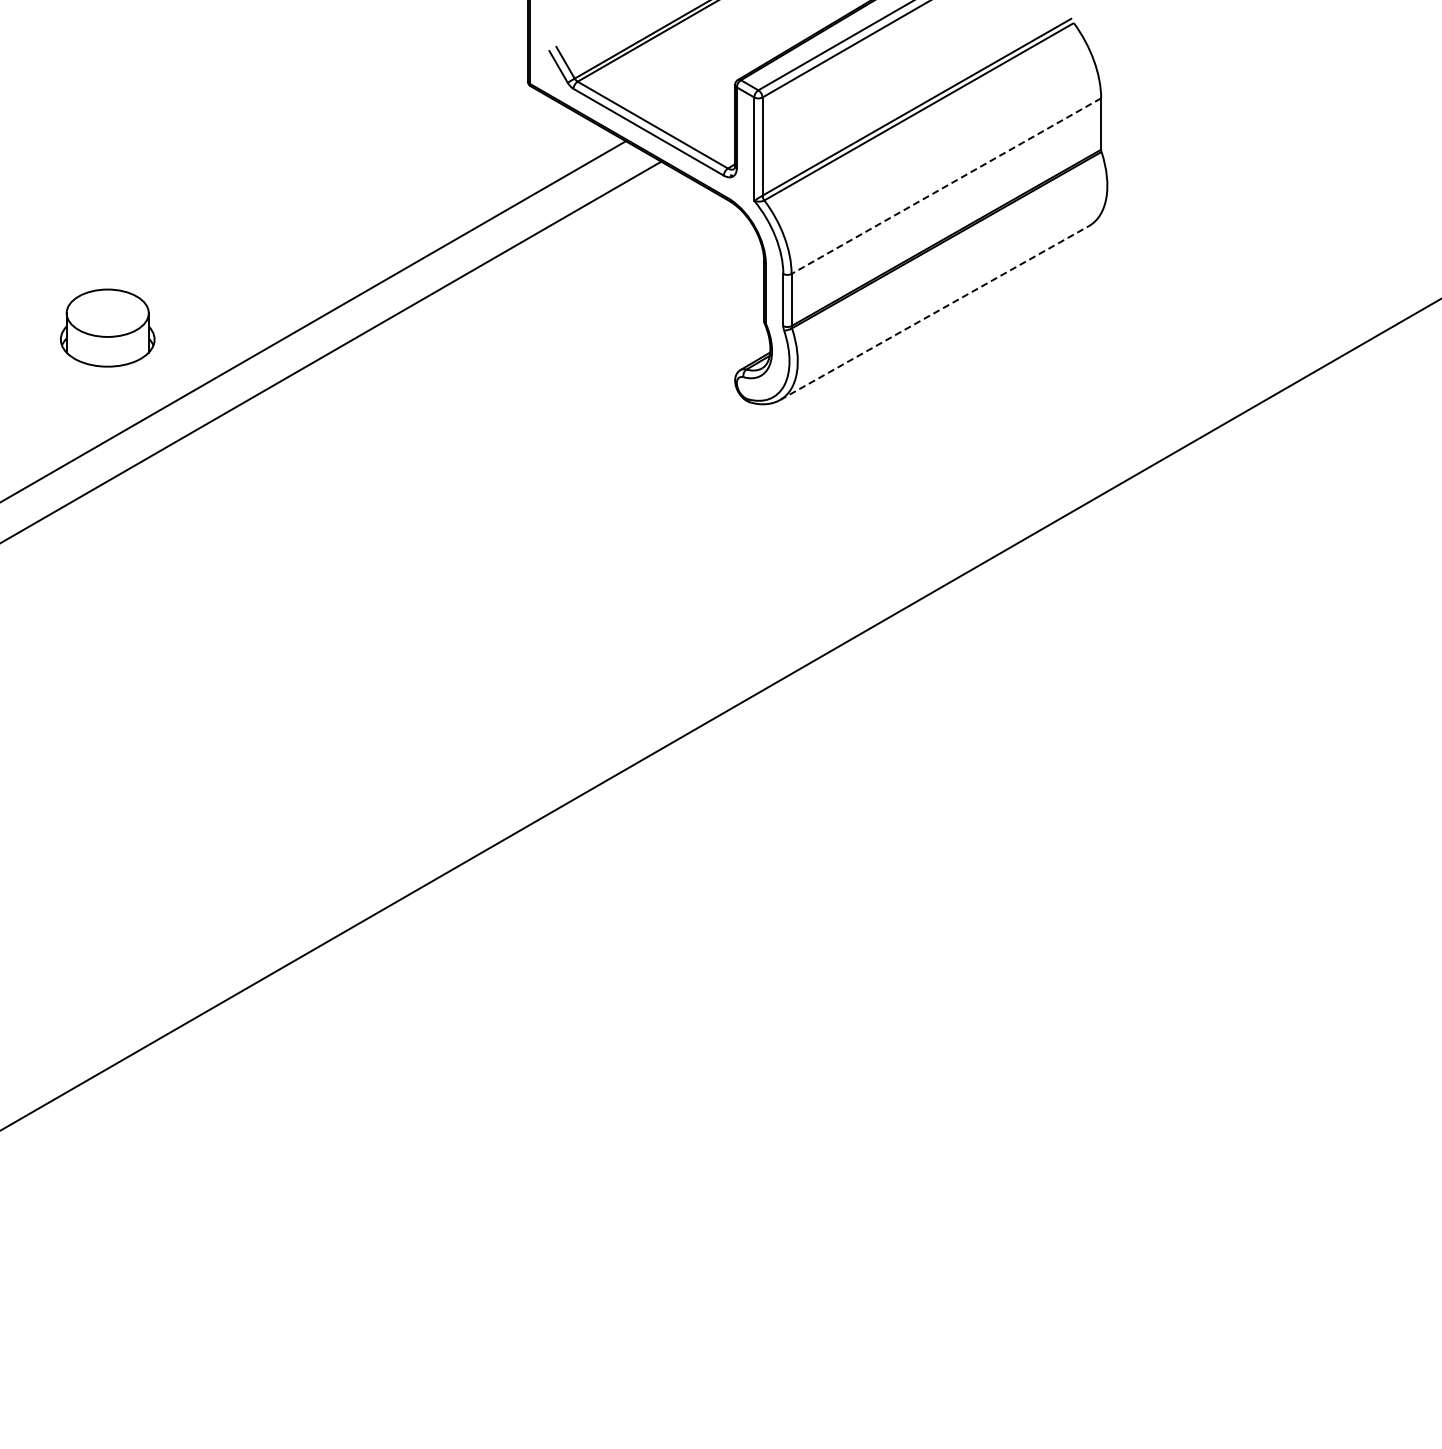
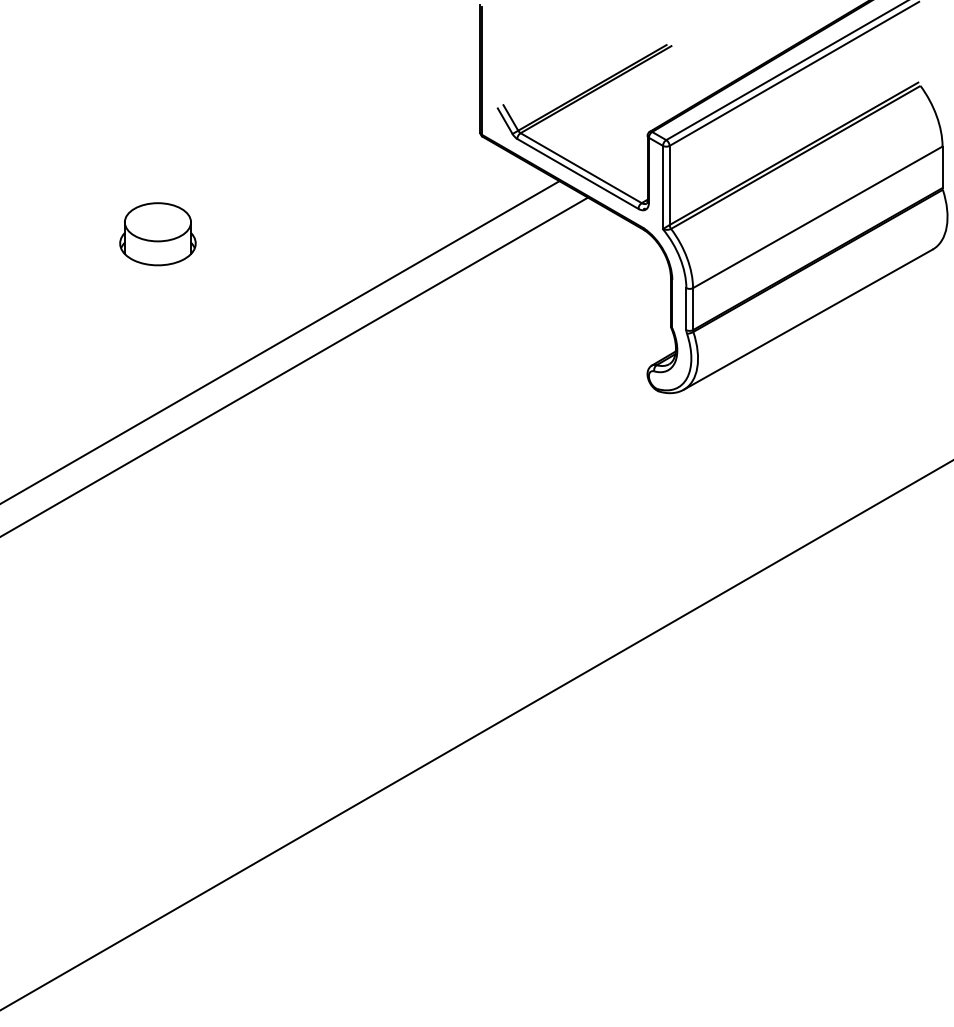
line: (946, 186) -> (817, 217), dashed -> solid
line: (934, 312) -> (808, 319), dashed -> solid
part: (107, 327) -> (157, 233), moved

